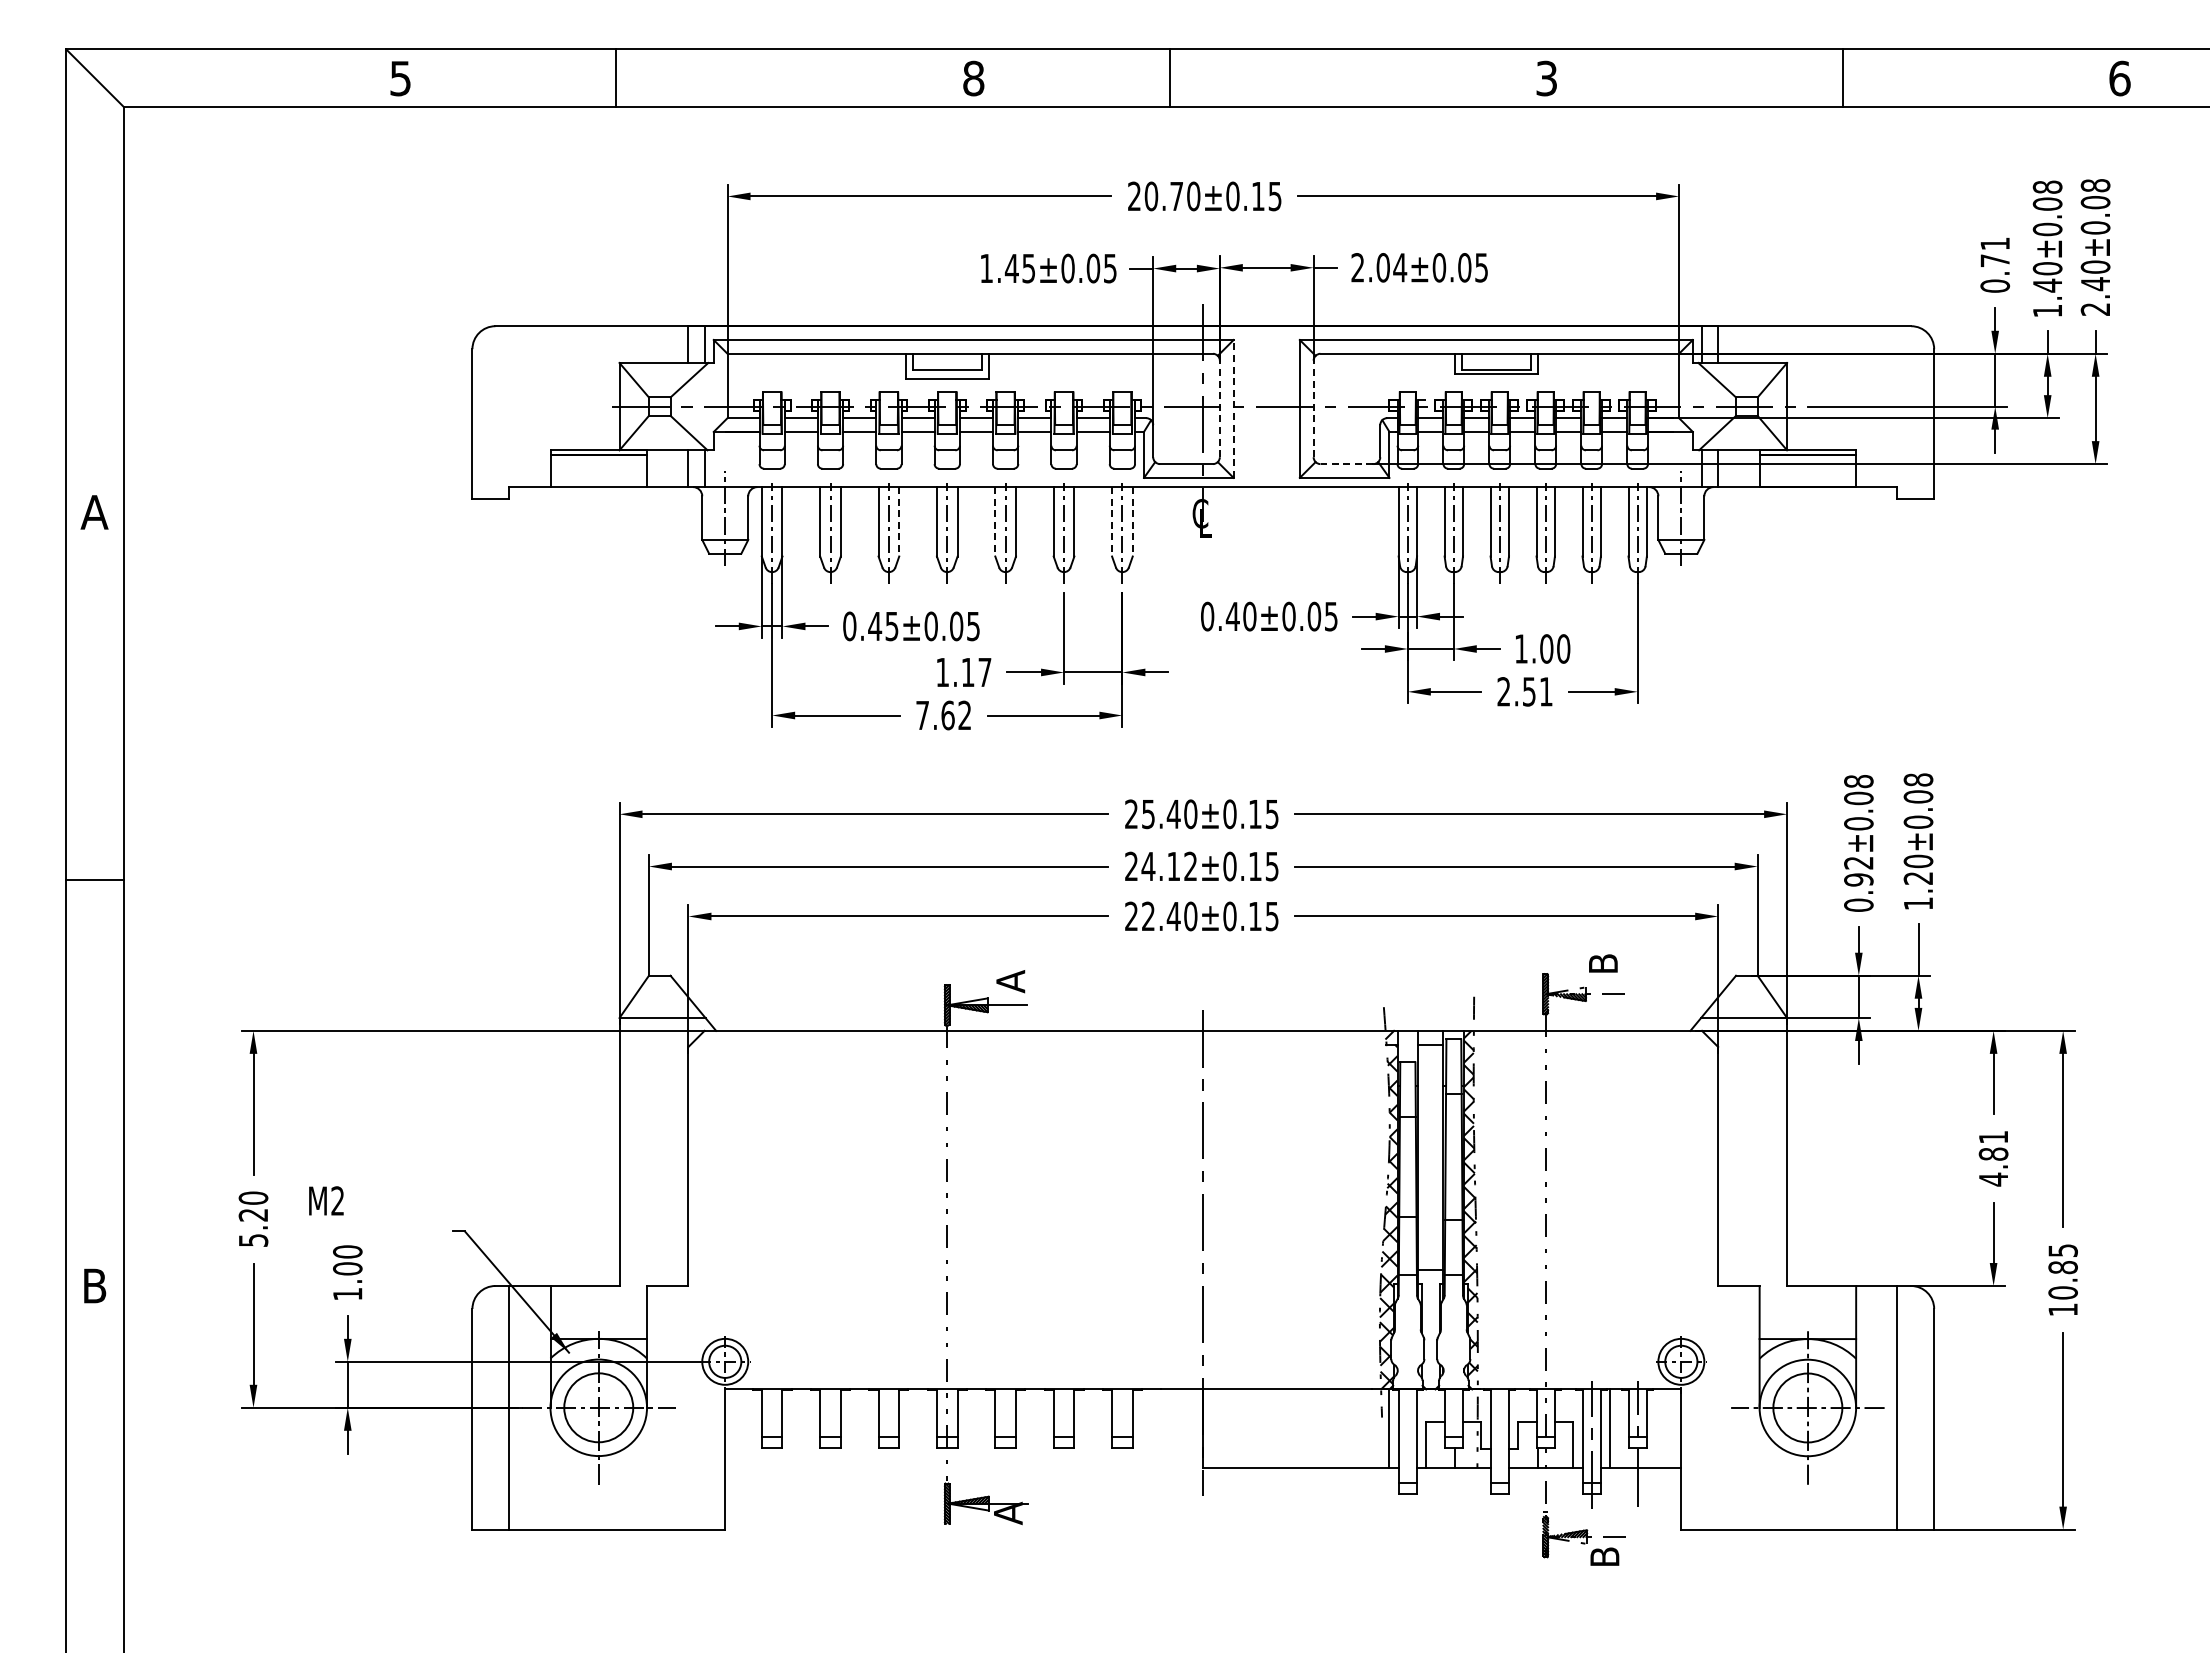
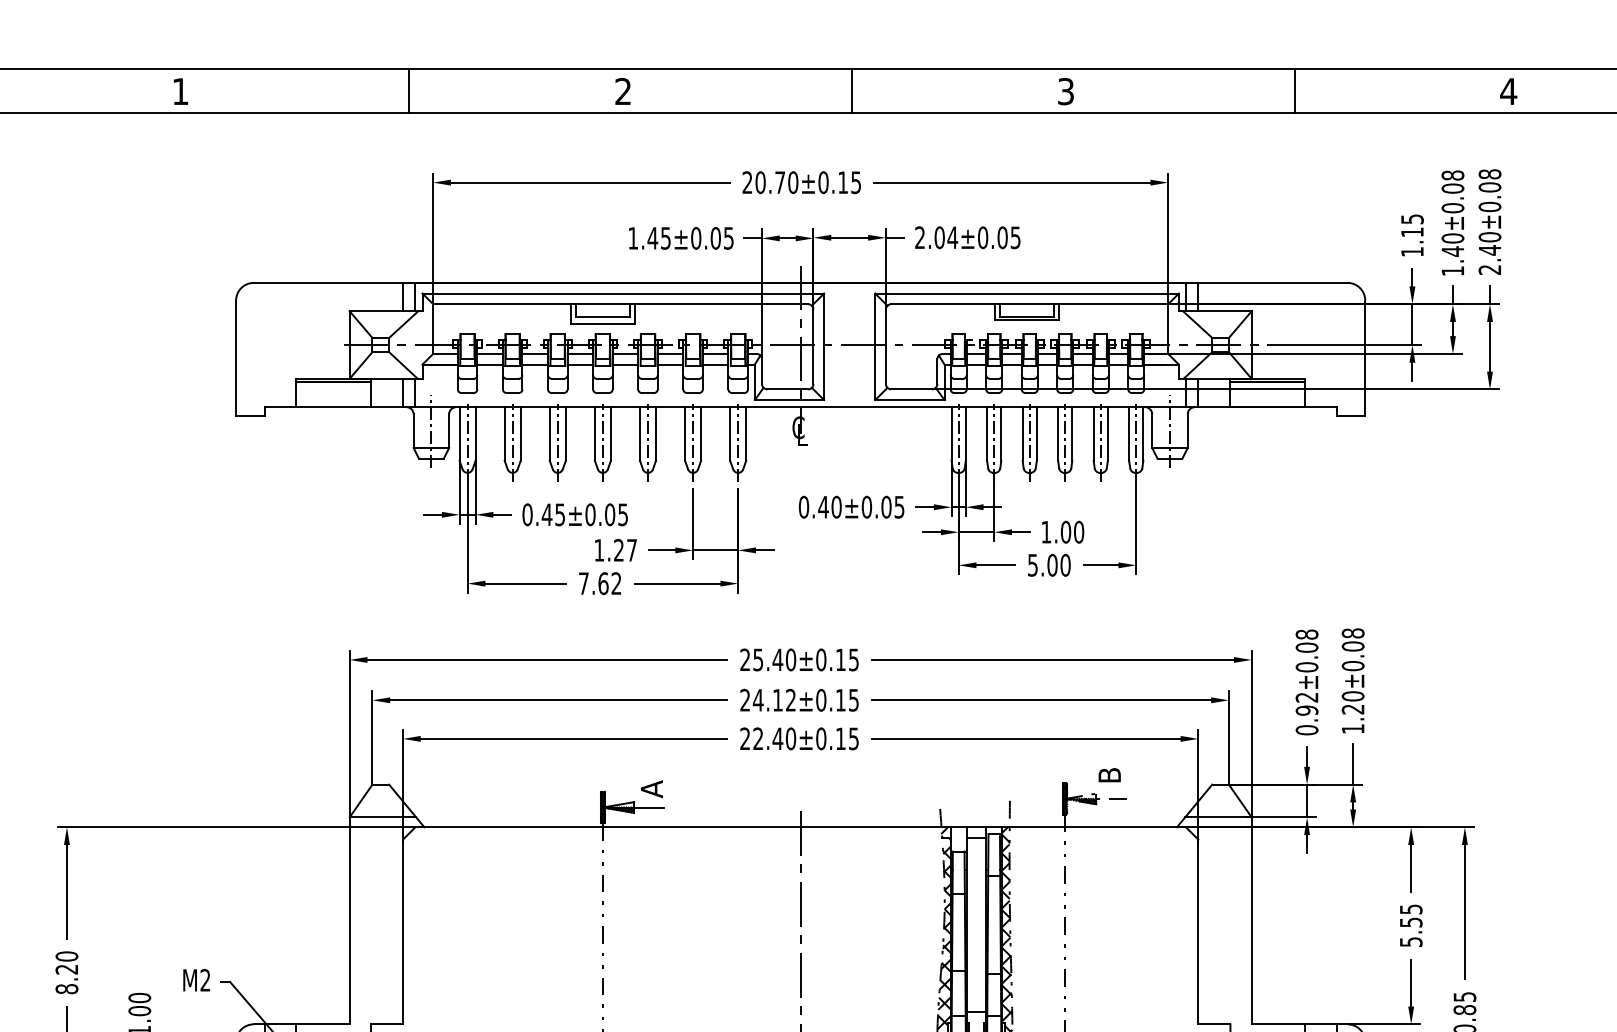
line: (615, 77) -> (409, 90), moved
line: (1169, 77) -> (851, 90), moved
text: (400, 78) -> (180, 91), 5 -> 1
text: (973, 78) -> (623, 91), 8 -> 2
text: (2119, 78) -> (1508, 91), 6 -> 4
text: (1995, 264) -> (1412, 235), 0.71 -> 1.15
line: (1219, 408) -> (813, 346), dashed -> solid
line: (1233, 408) -> (824, 346), dashed -> solid
line: (1313, 408) -> (885, 346), dashed -> solid
line: (1346, 464) -> (911, 389), dashed -> solid
line: (899, 521) -> (565, 433), dashed -> solid
line: (995, 521) -> (640, 433), dashed -> solid
line: (1112, 521) -> (730, 433), dashed -> solid
line: (1132, 521) -> (745, 433), dashed -> solid
text: (967, 671) -> (618, 549), 1.17 -> 1.27
text: (1524, 691) -> (1048, 565), 2.51 -> 5.00
text: (1993, 1158) -> (1411, 925), 4.81 -> 5.55
text: (326, 1200) -> (196, 979), moved
text: (253, 1240) -> (66, 989), 5.20 -> 8.20

